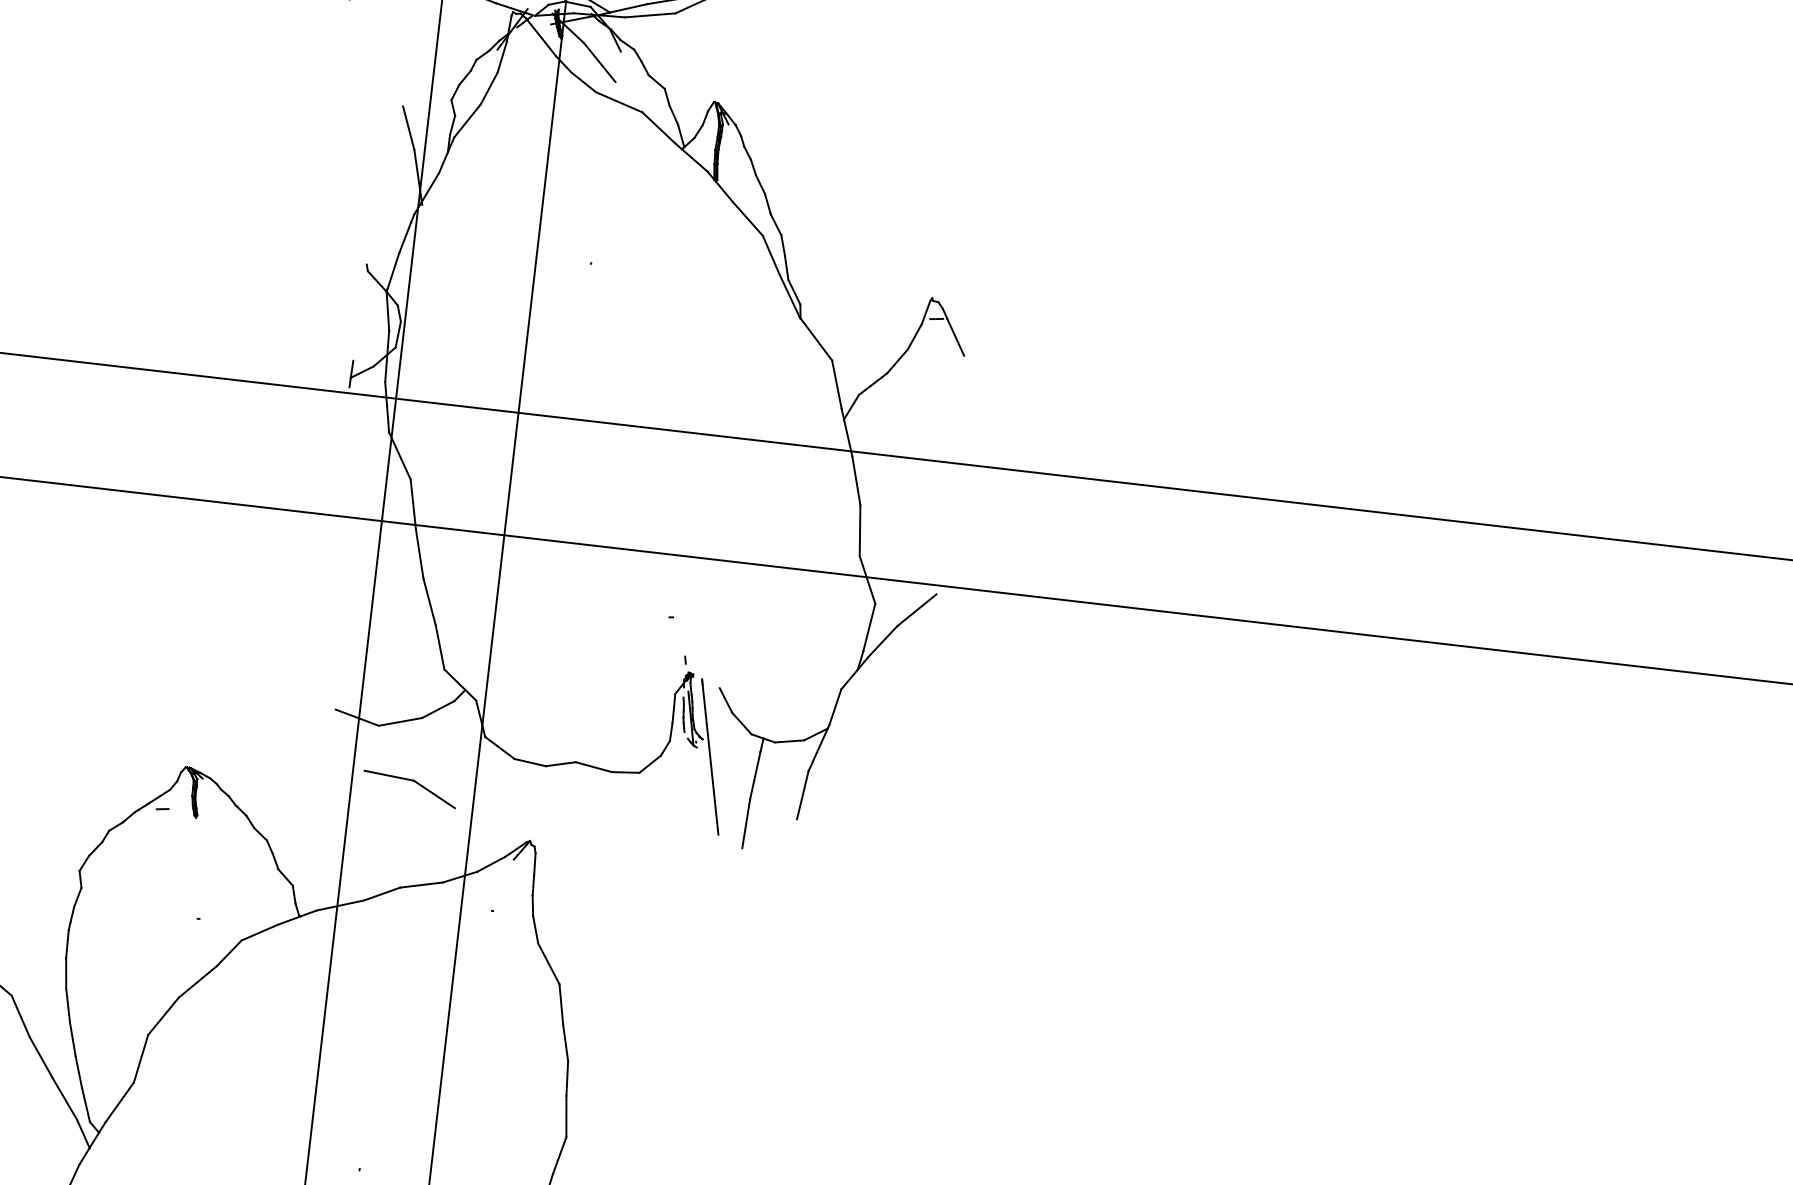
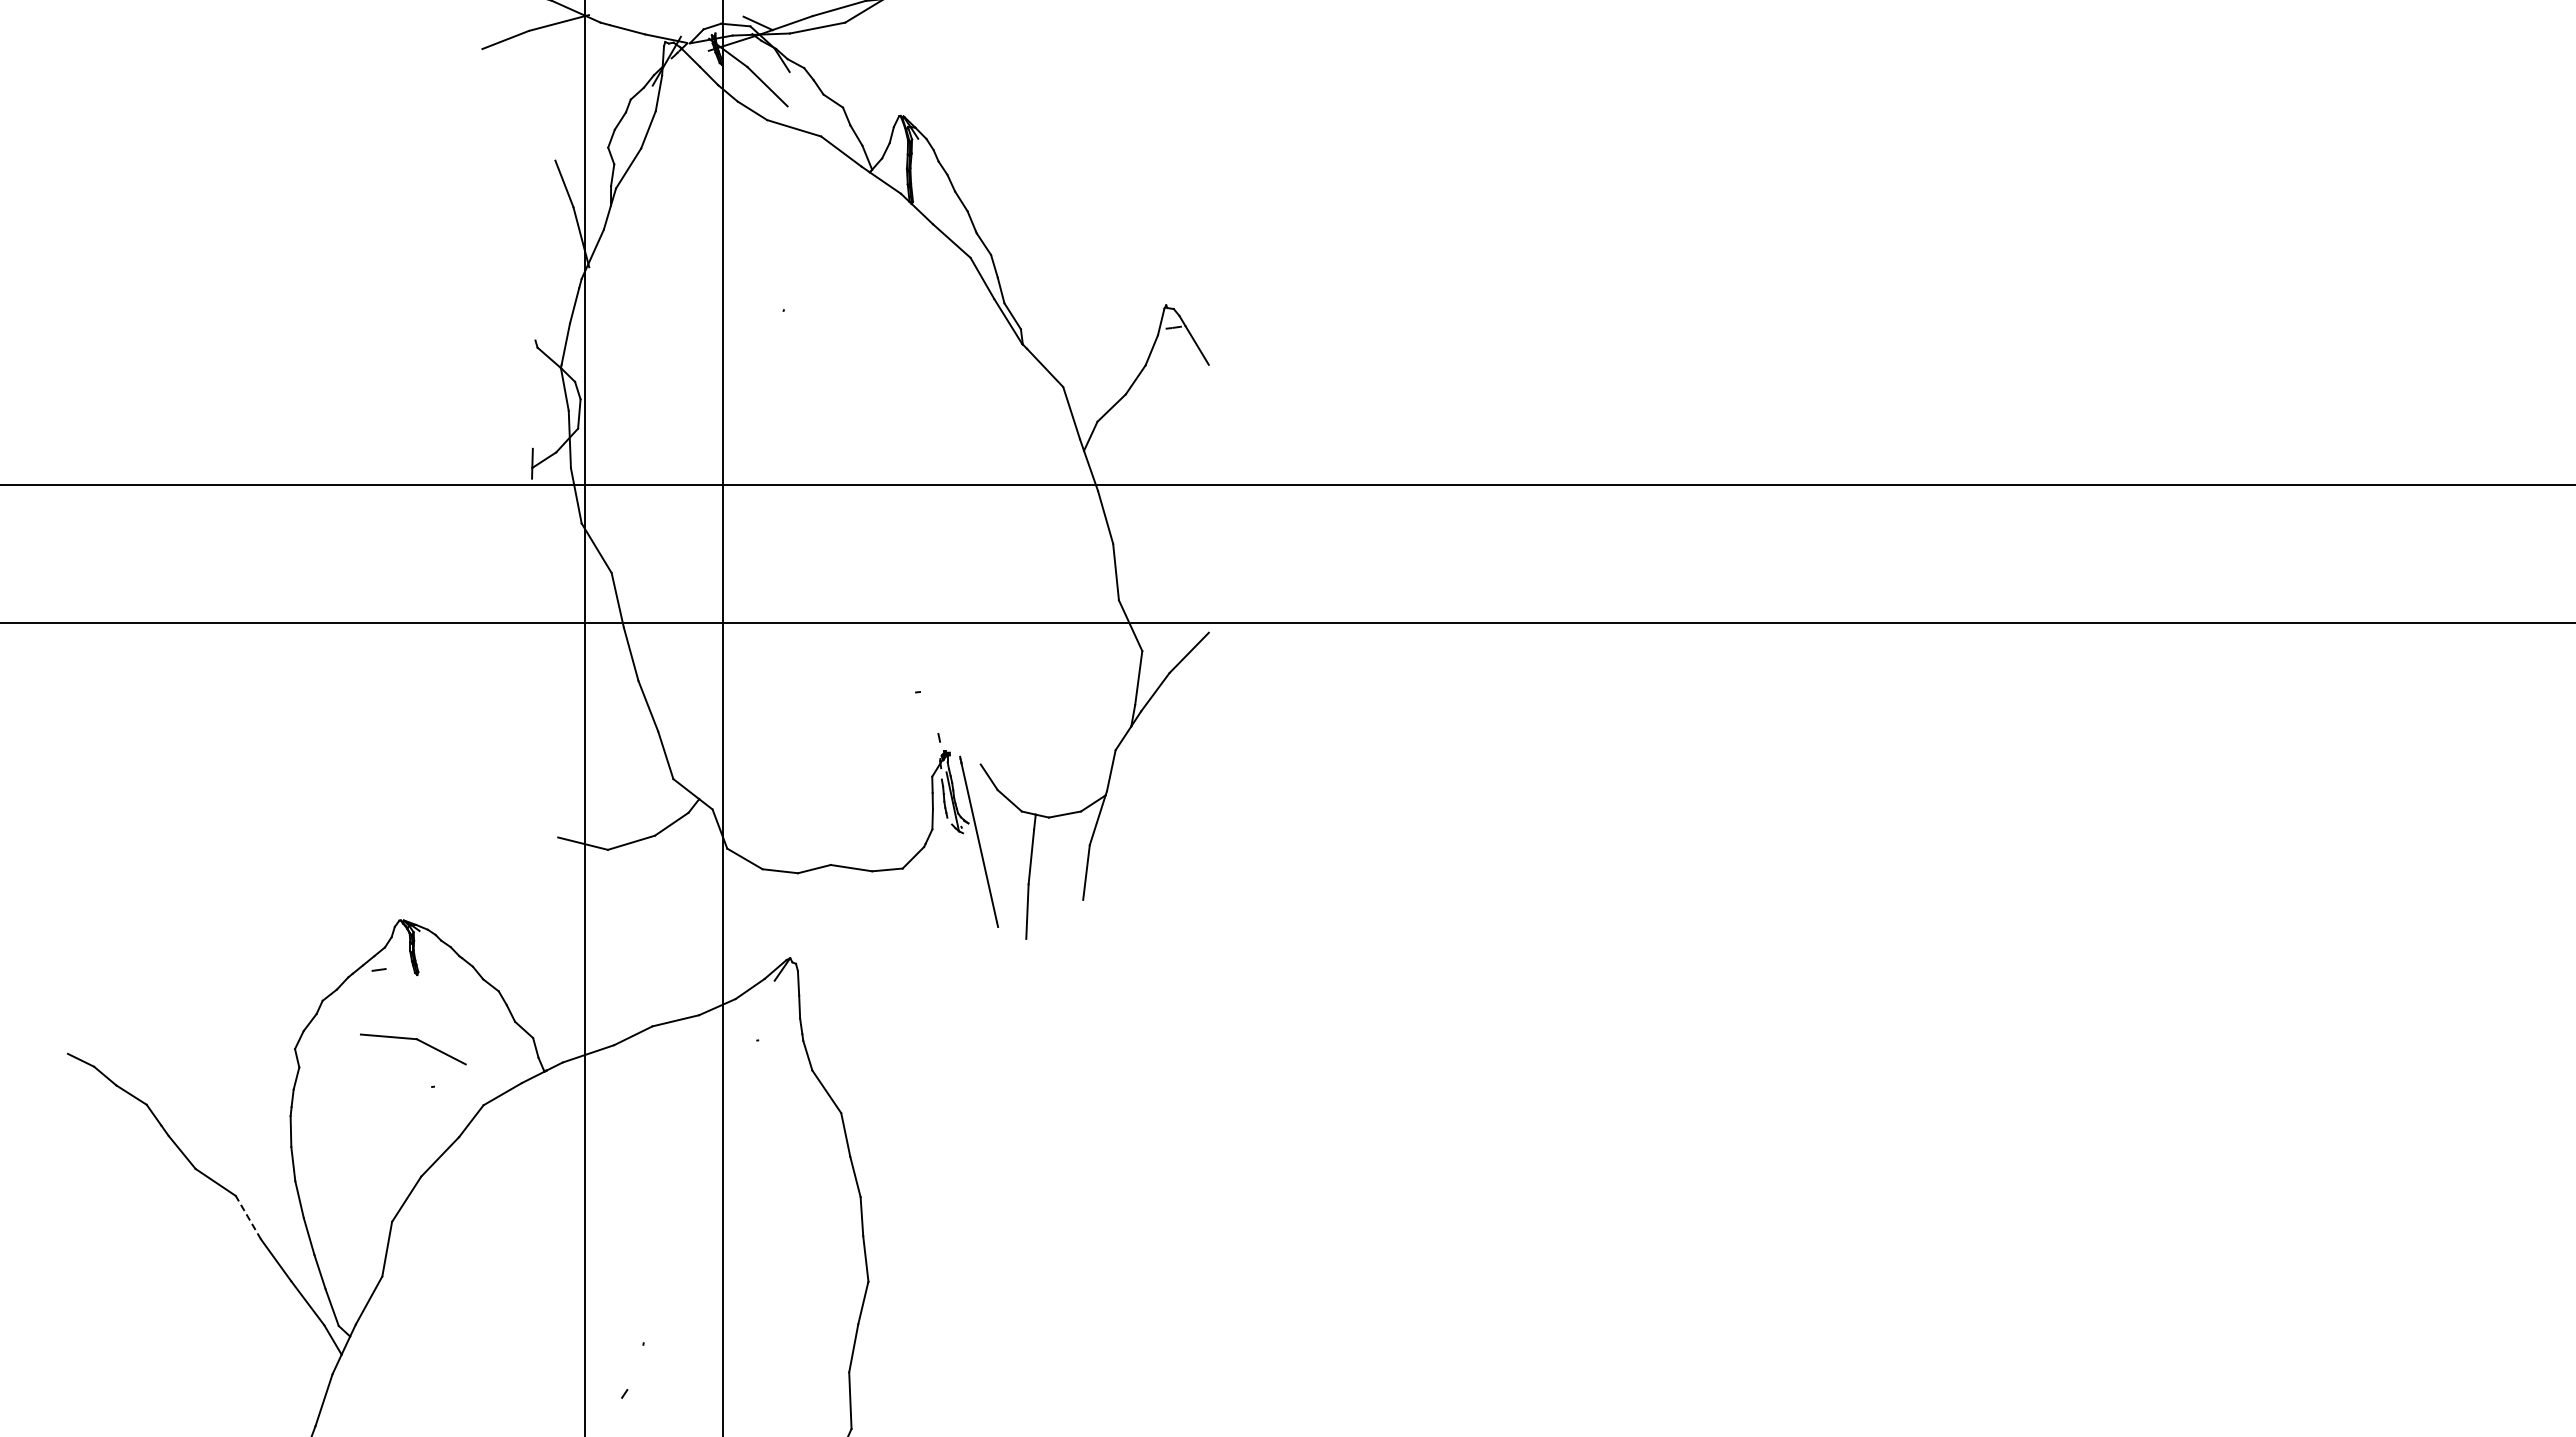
part: (415, 782) -> (418, 1041), moved
line: (20, 1016) -> (248, 1217), solid -> dashed

